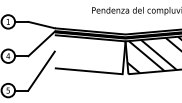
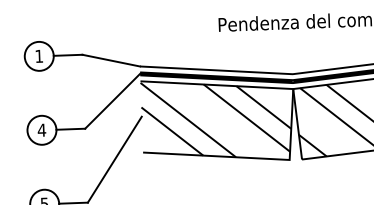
hatch: (88, 53) -> (214, 118), added

